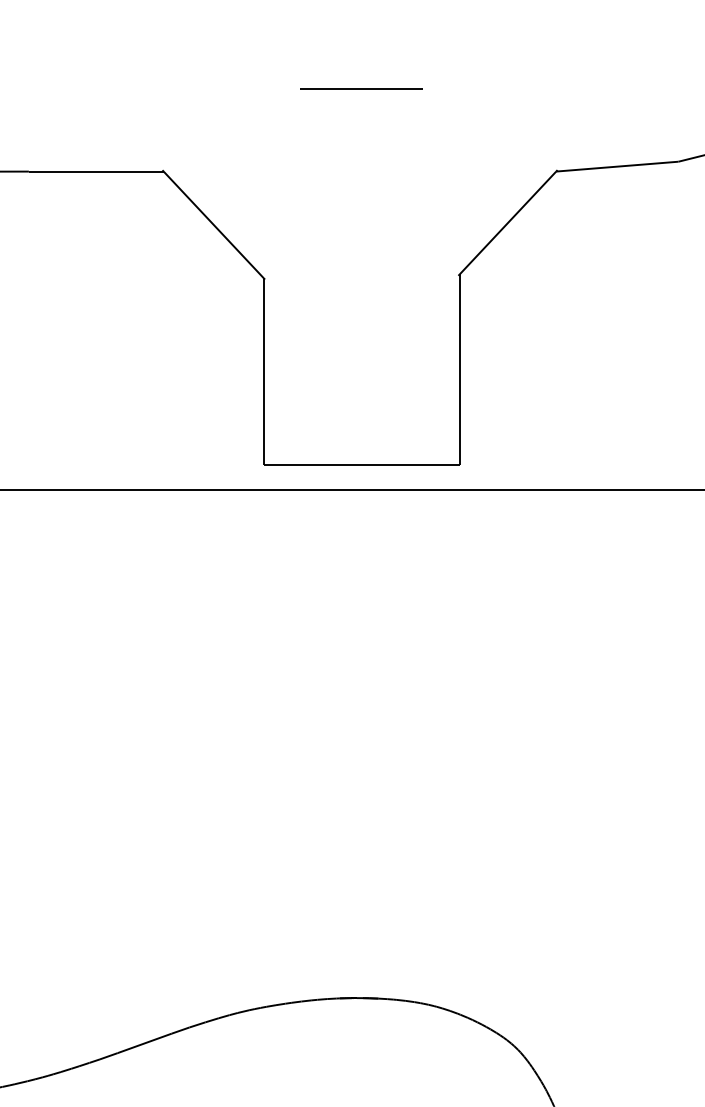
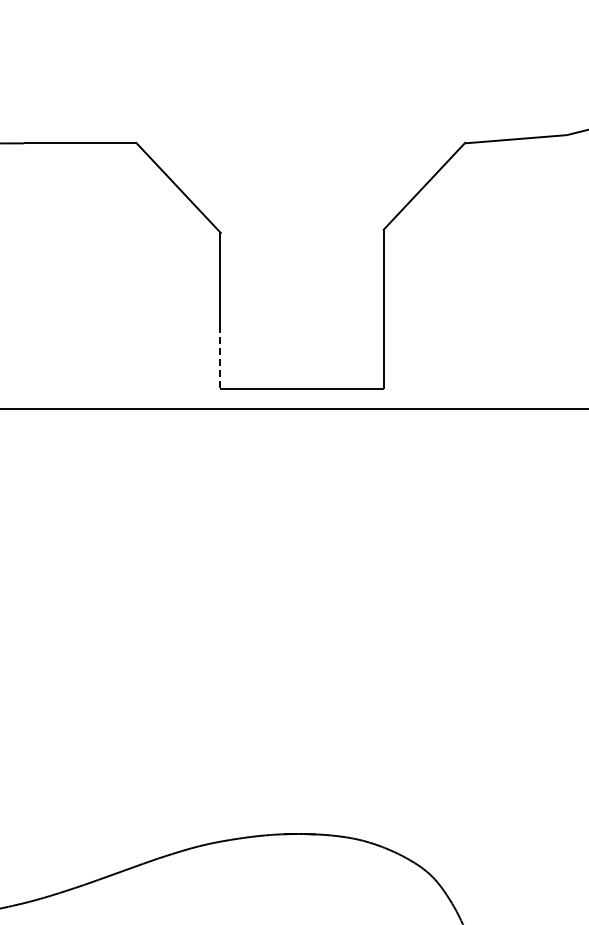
line: (362, 89) -> (302, 74), removed
line: (263, 427) -> (220, 357), solid -> dashed

